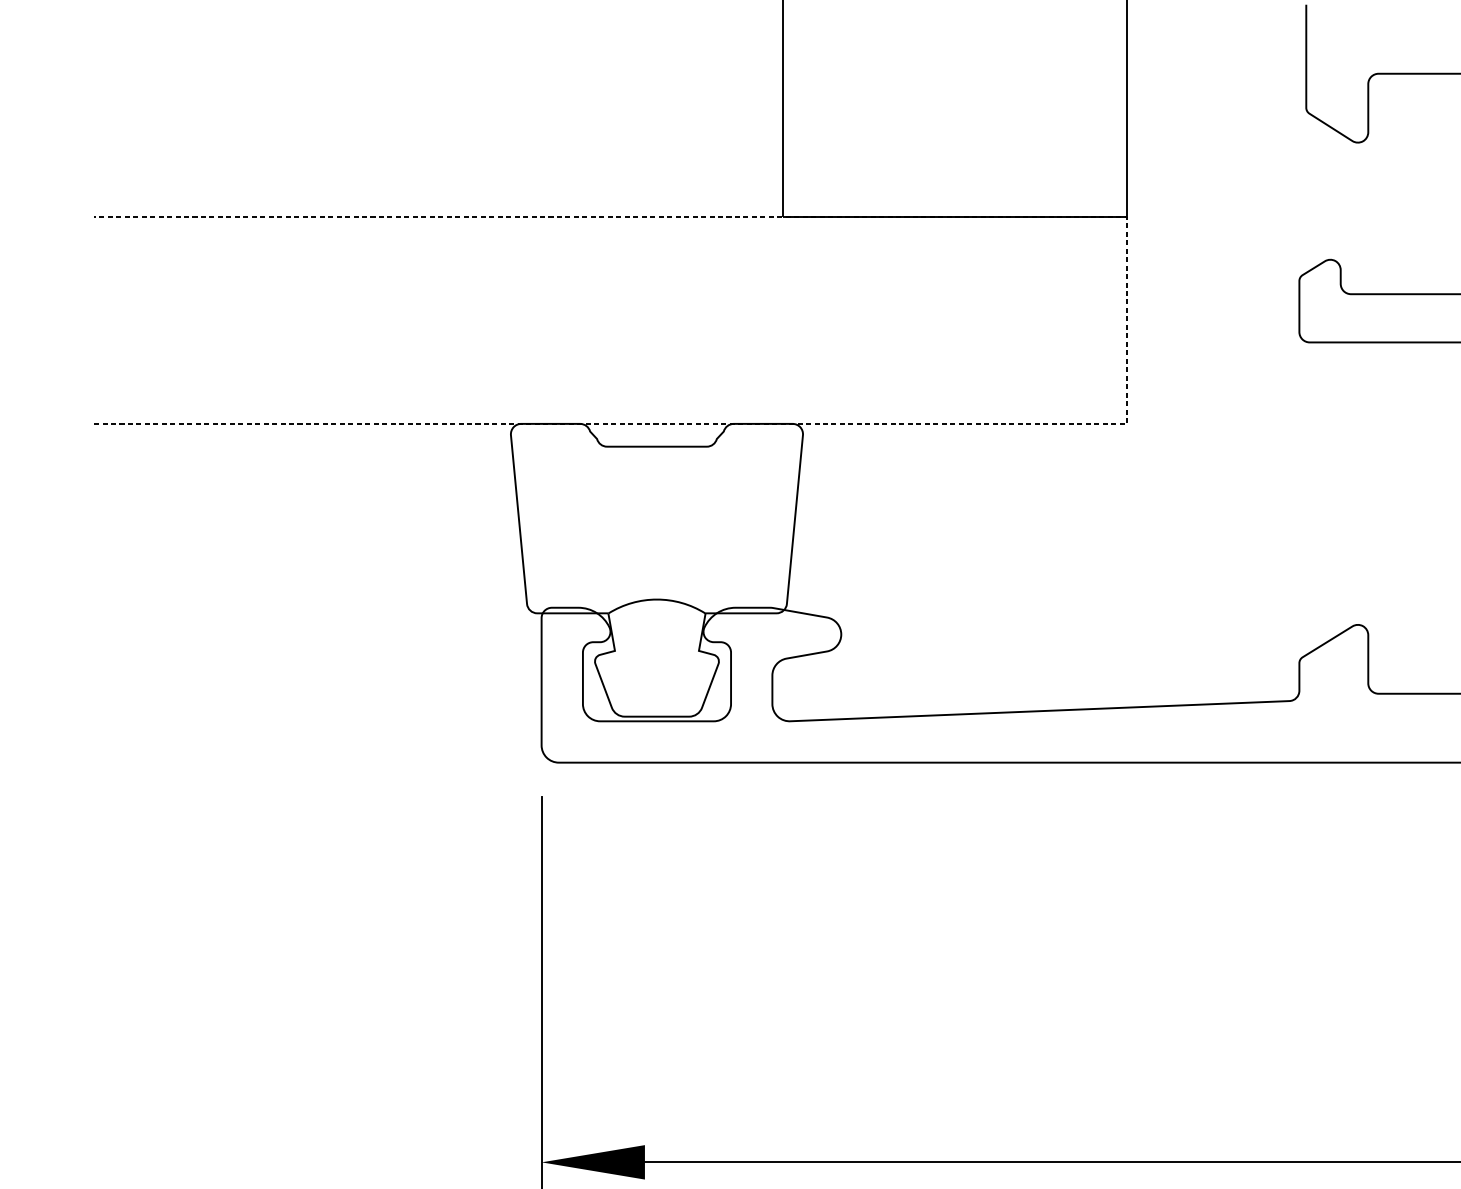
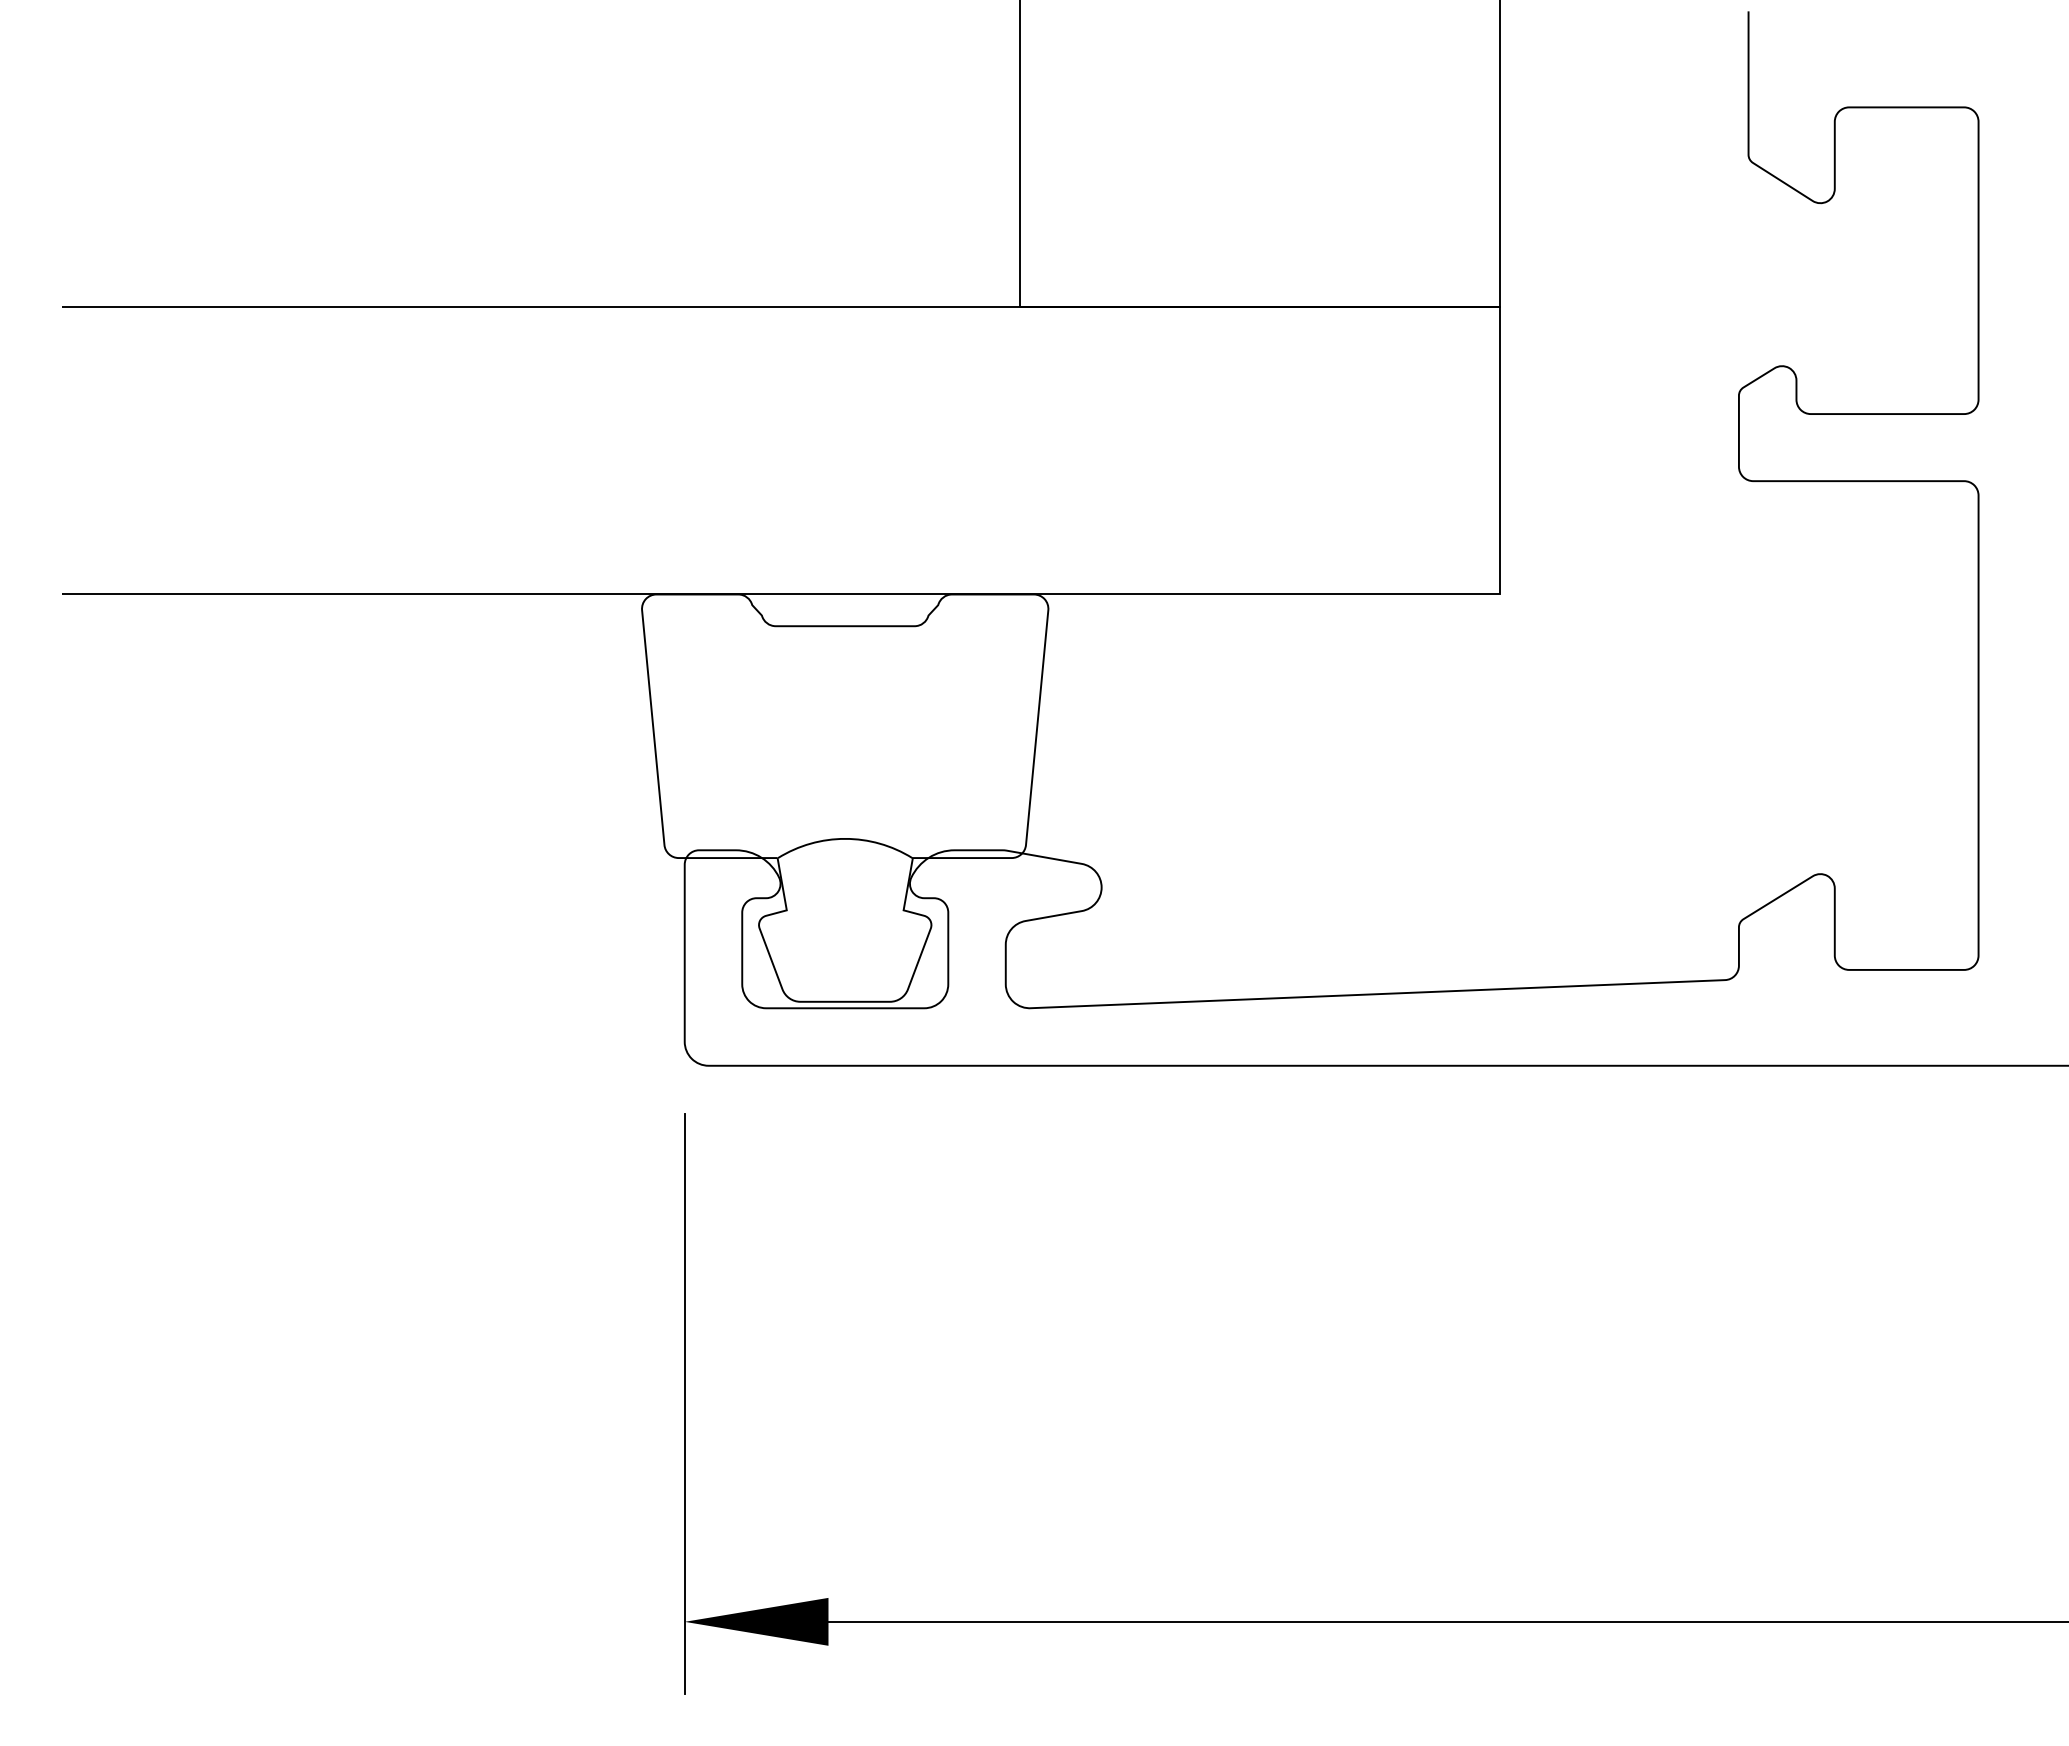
line: (1127, 320) -> (1499, 450), dashed -> solid

